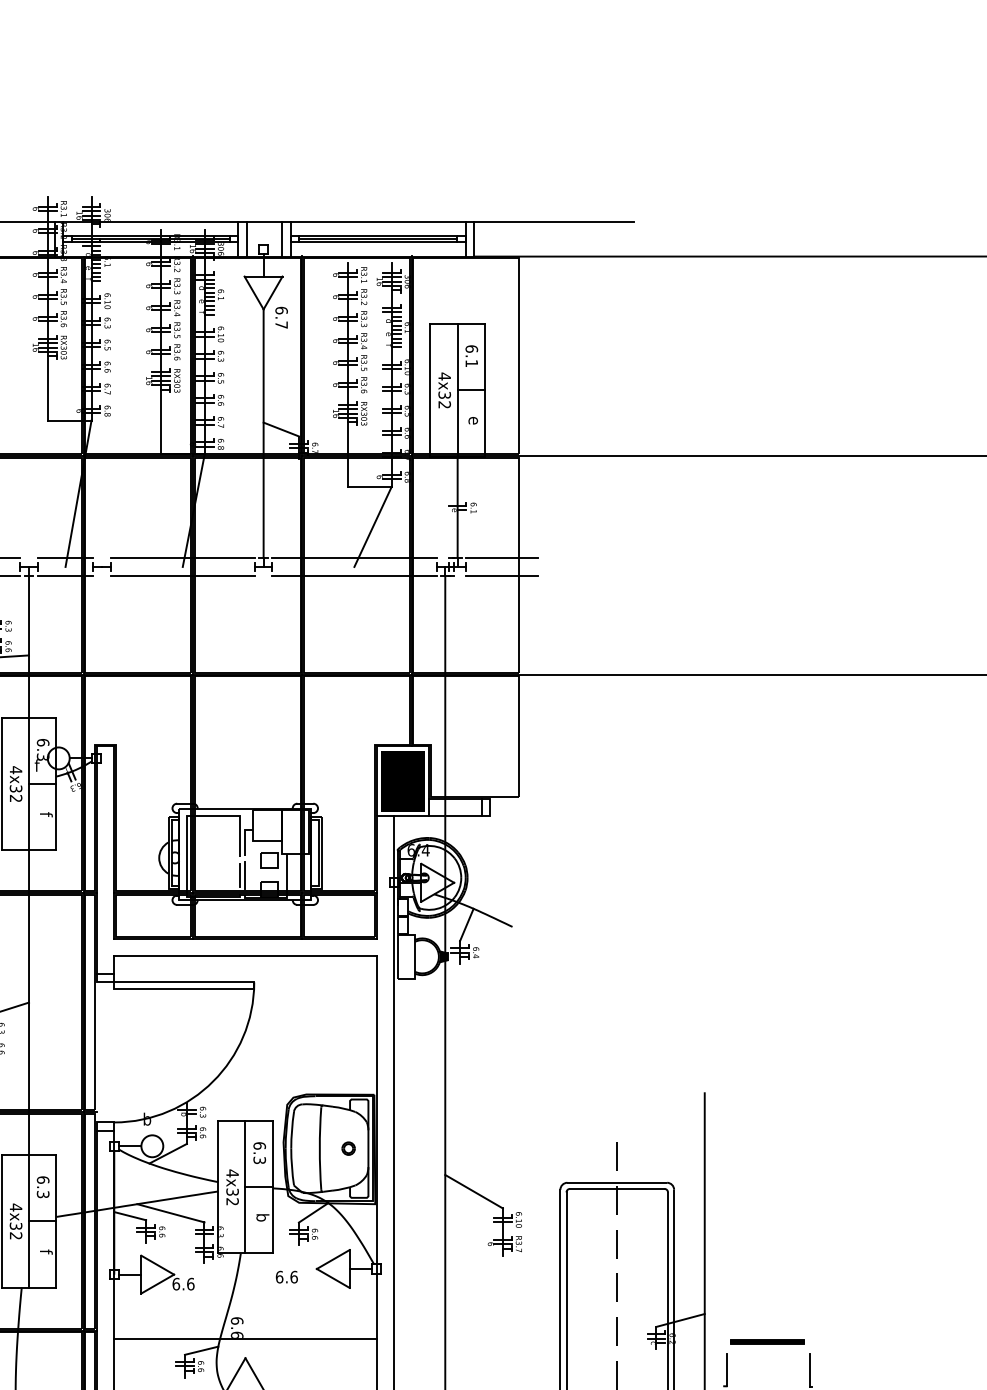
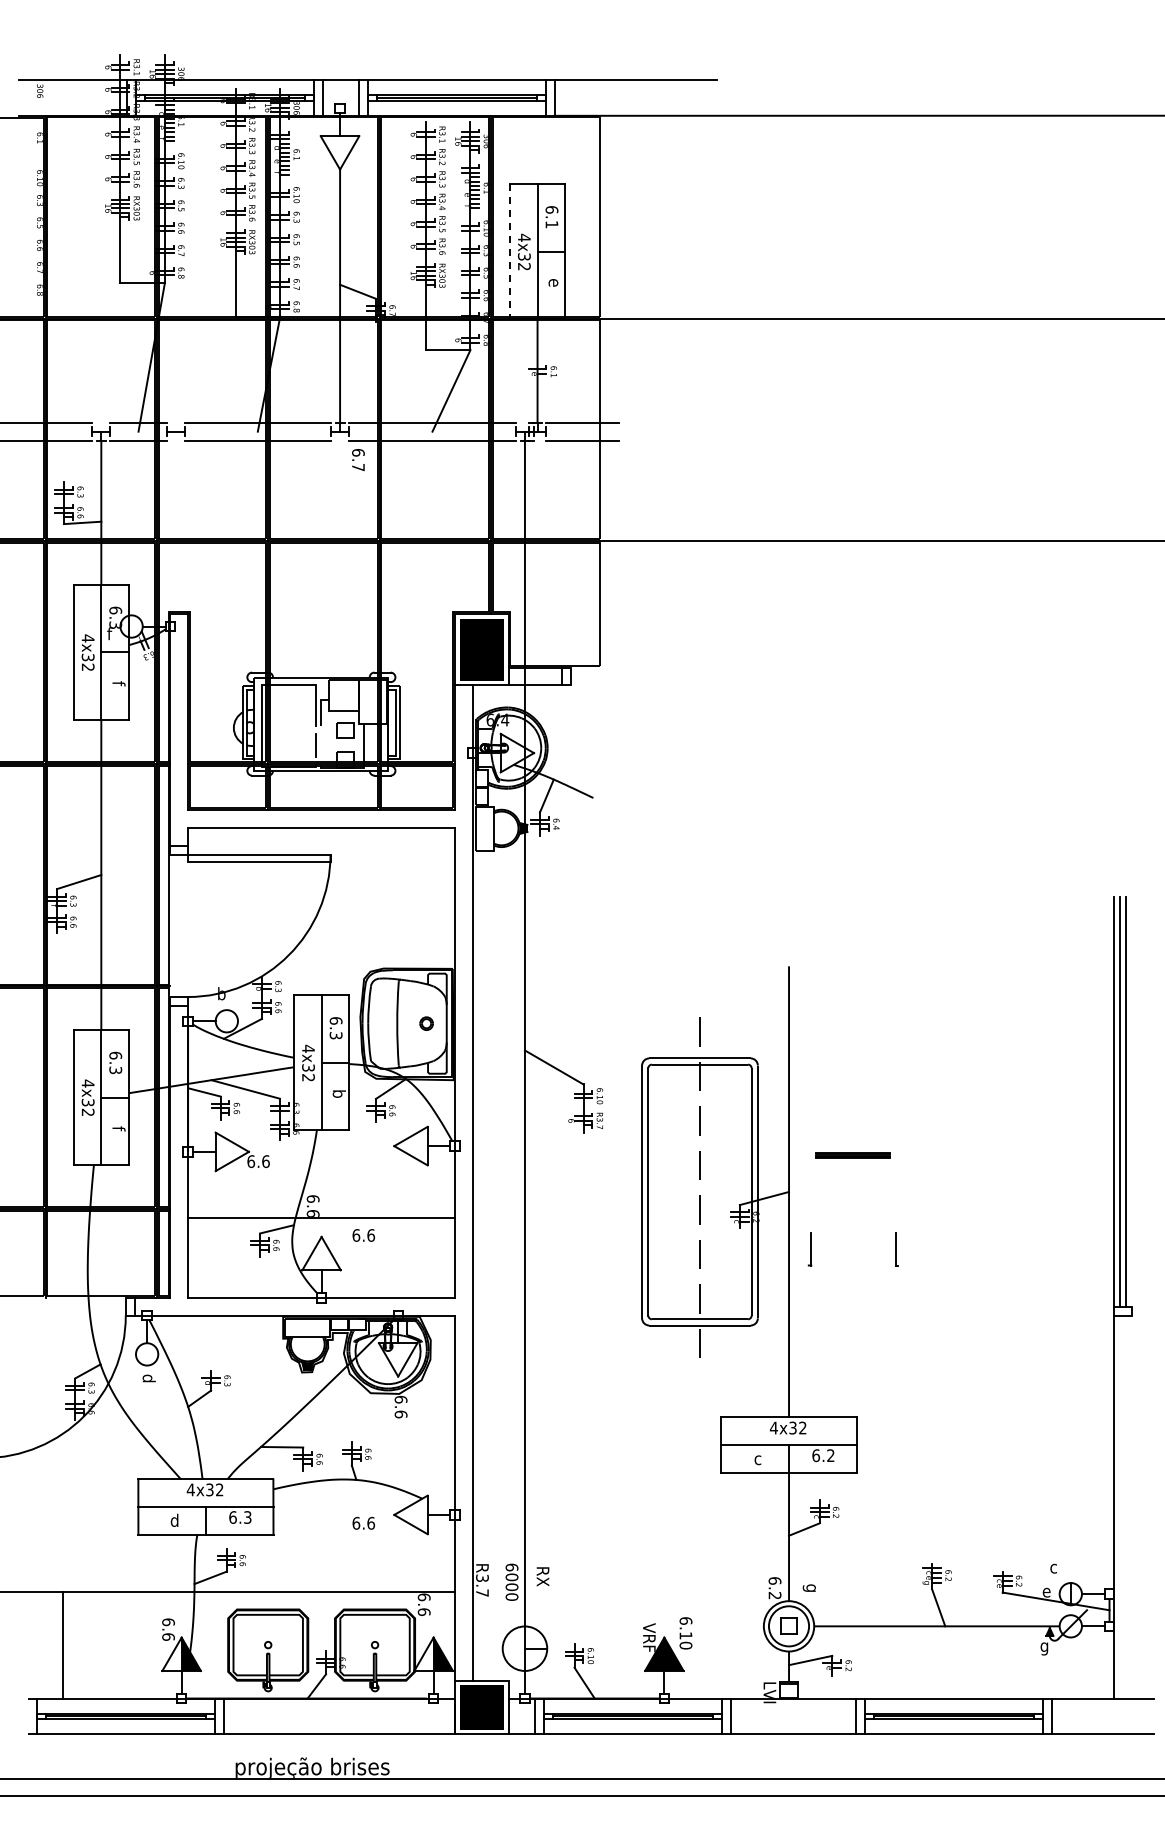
text: (281, 318) -> (358, 460), moved
line: (430, 389) -> (509, 251), solid -> dashed
line: (244, 875) -> (320, 745), removed
text: (286, 1277) -> (363, 1235), moved
part: (767, 1342) -> (852, 1155), moved

